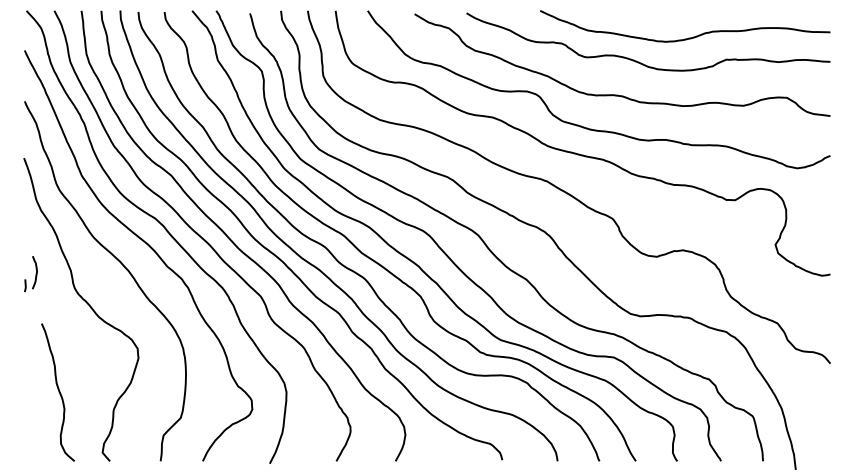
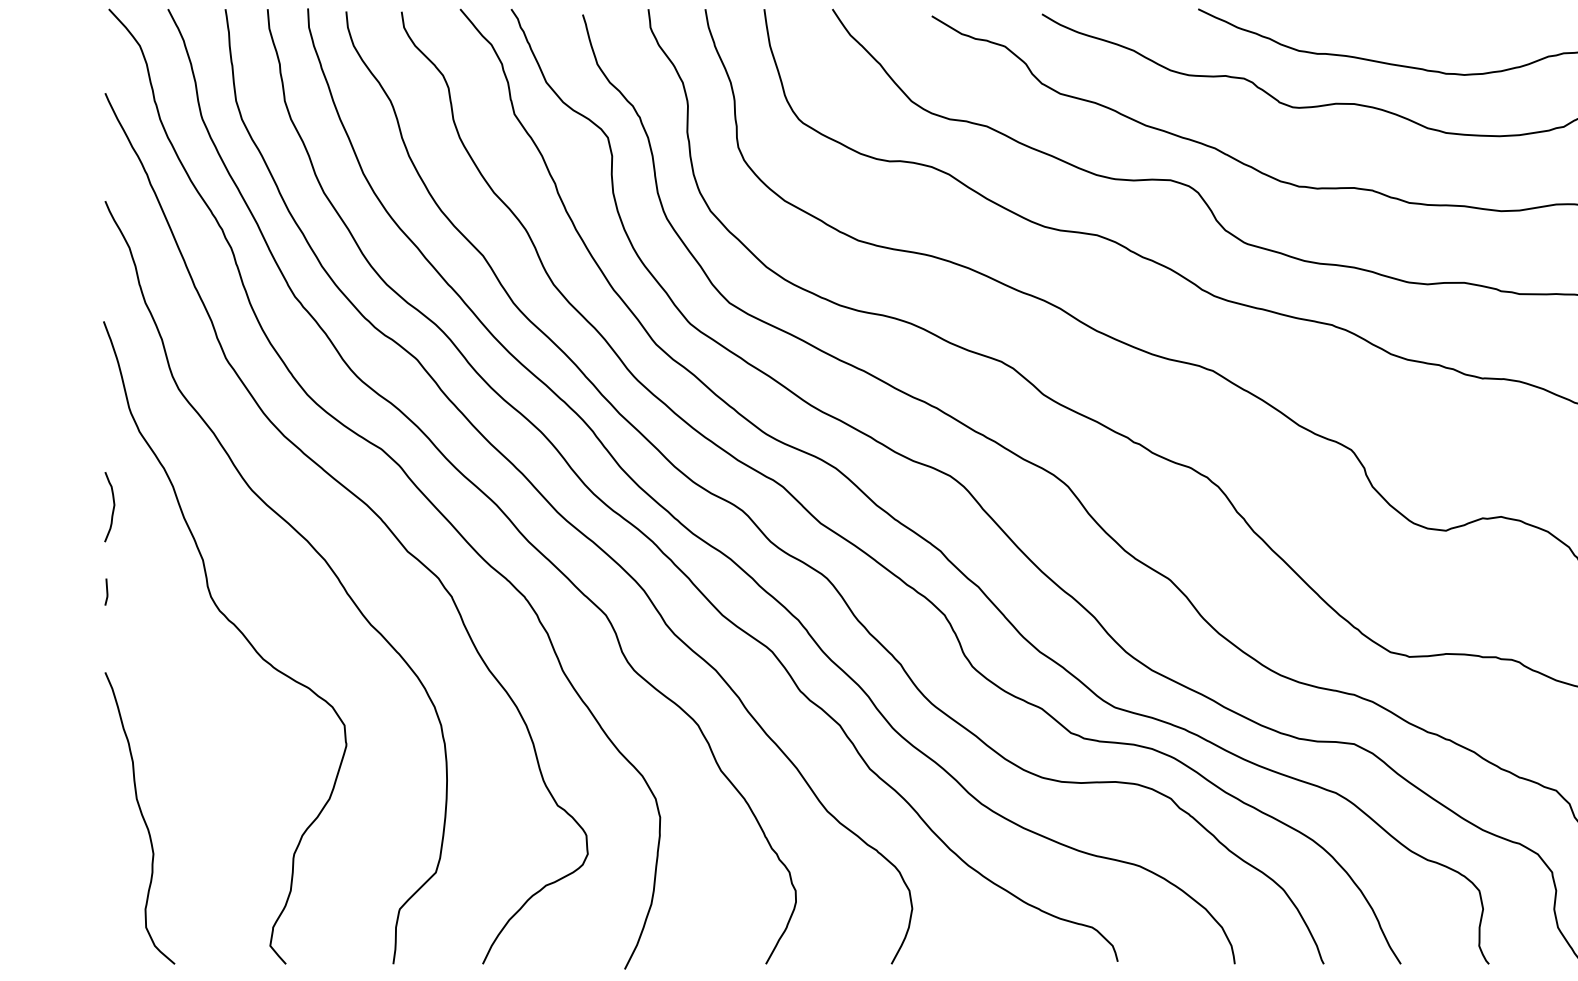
curve: (35, 273) -> (111, 508), moved
curve: (58, 392) -> (140, 818), moved

